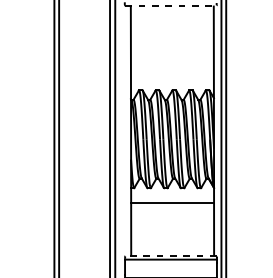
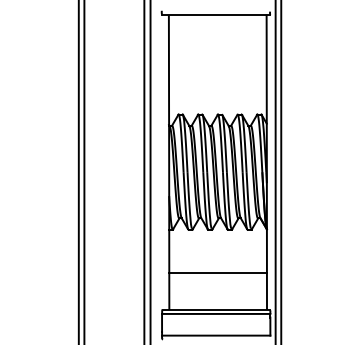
line: (171, 5) -> (216, 14), dashed -> solid
line: (172, 203) -> (217, 272), moved
line: (171, 255) -> (216, 309), dashed -> solid

